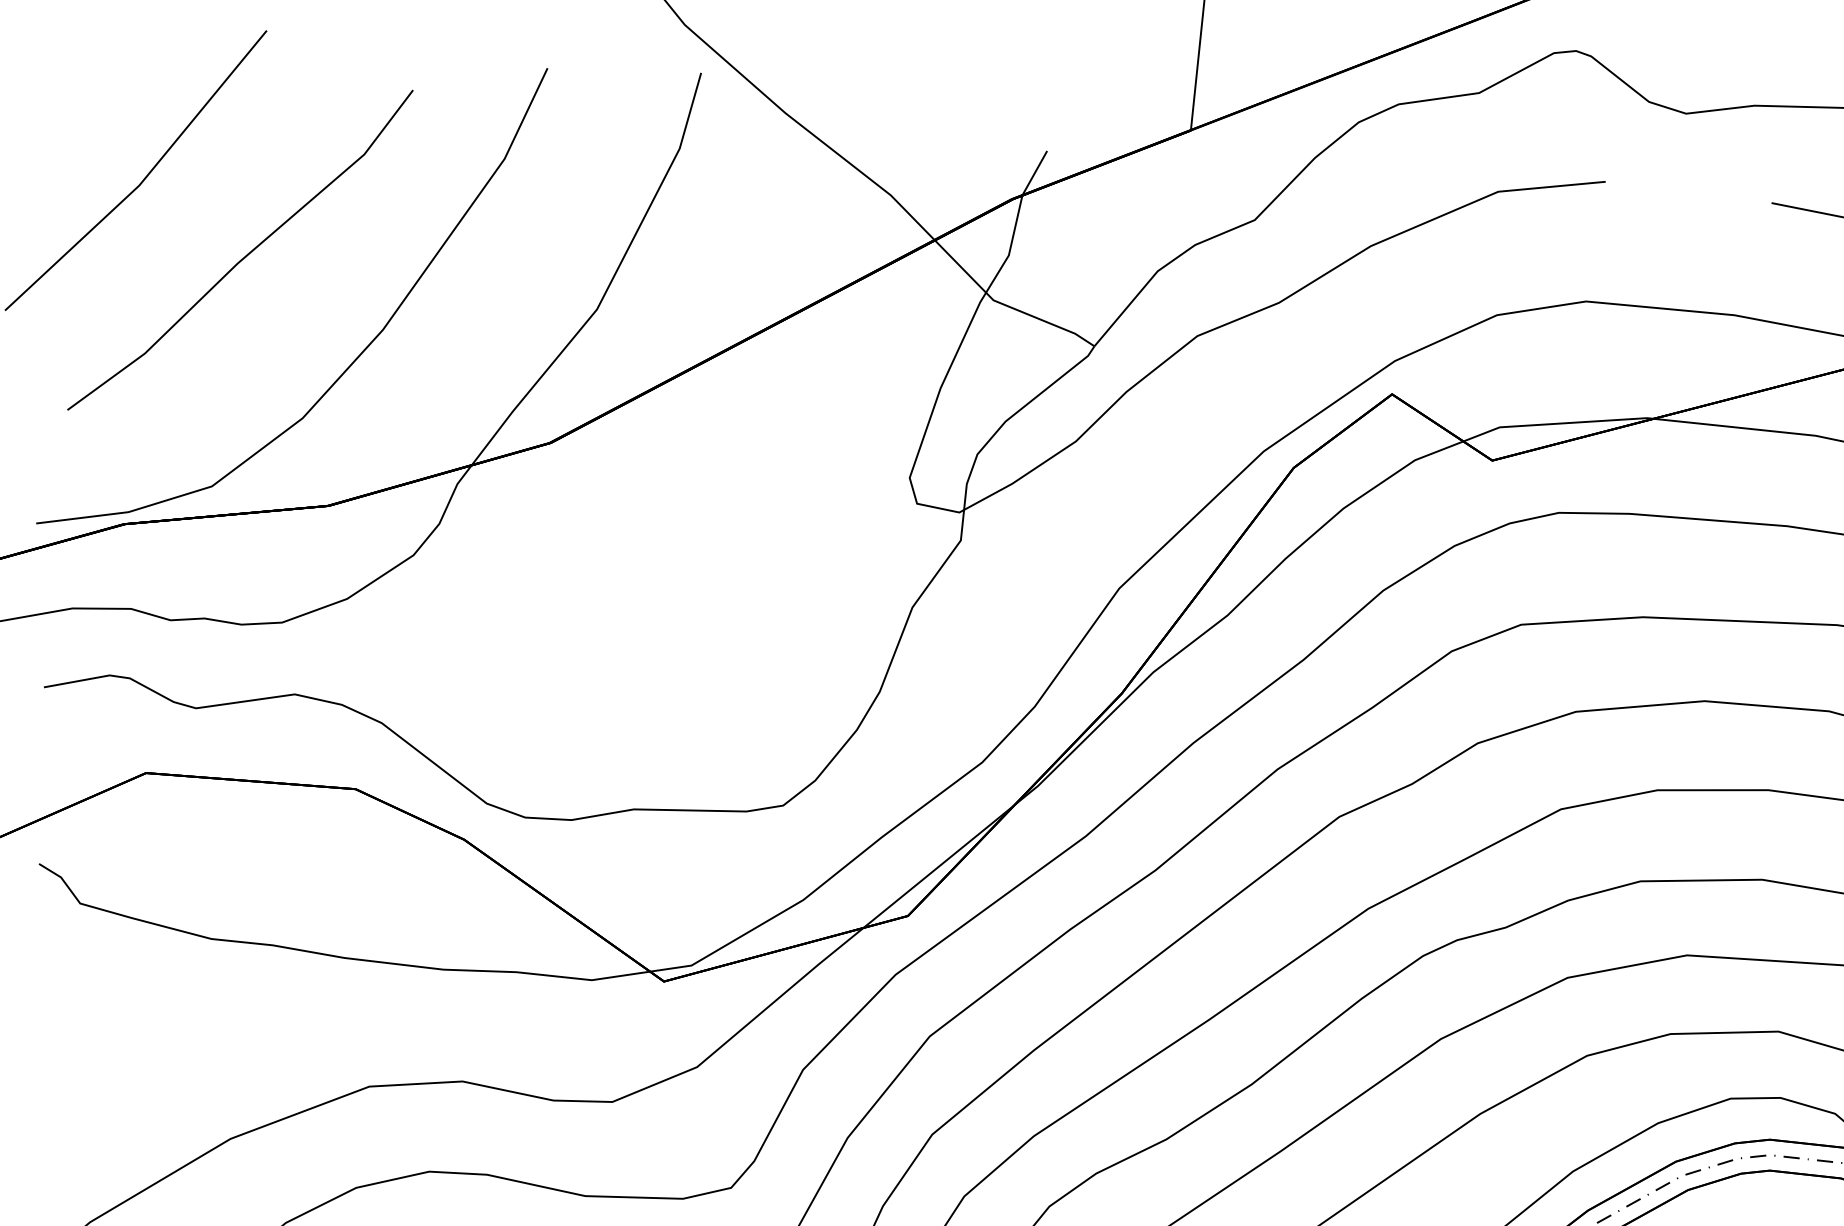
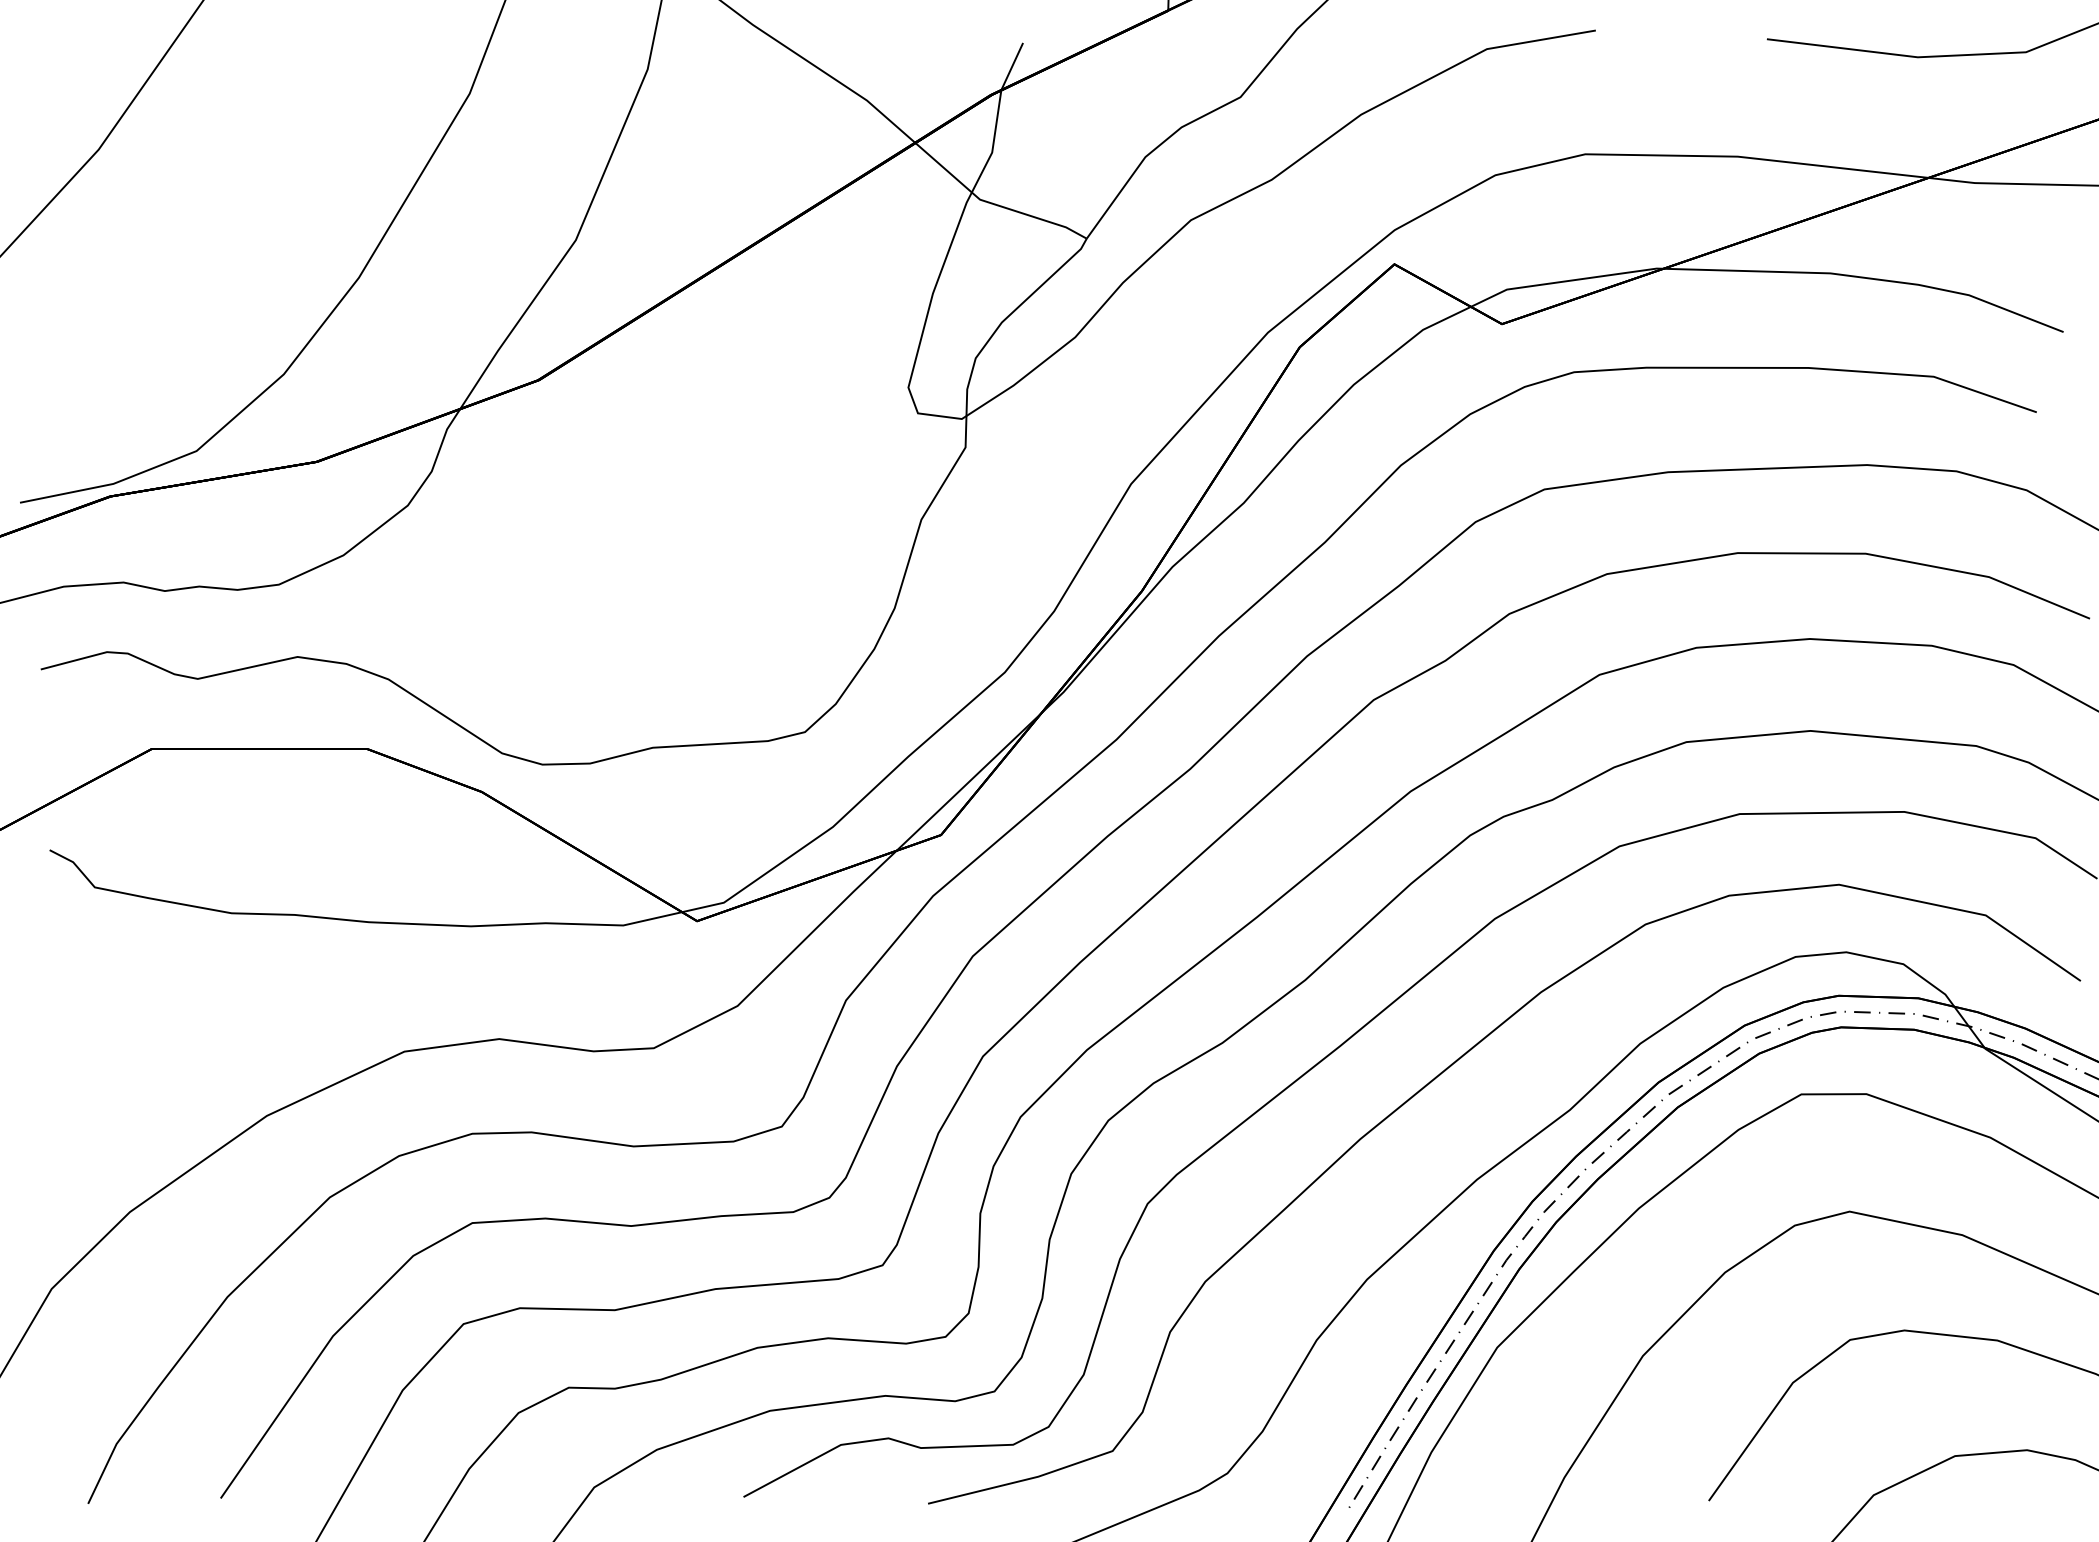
line: (245, 255) -> (212, 212), removed

